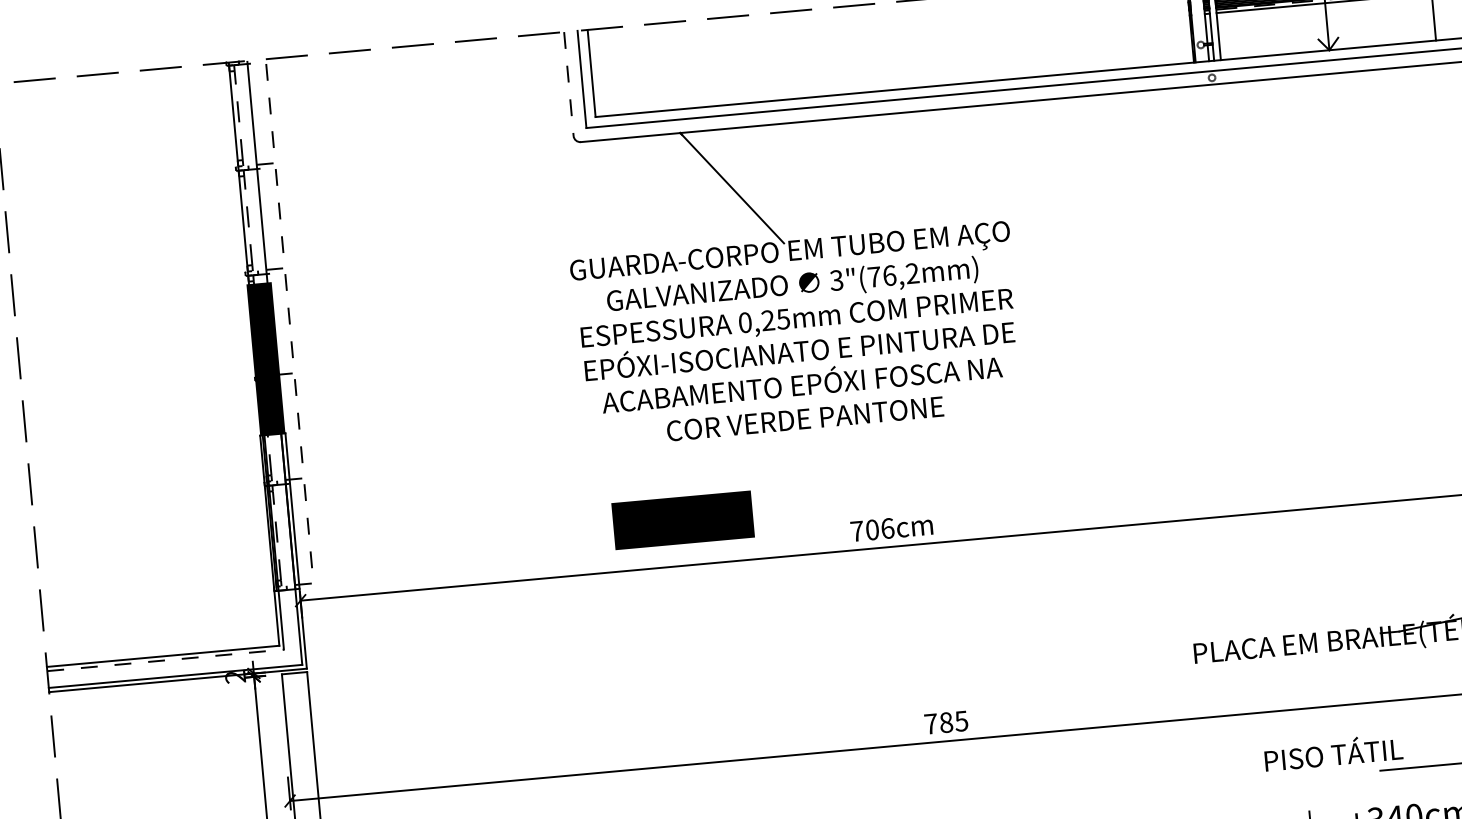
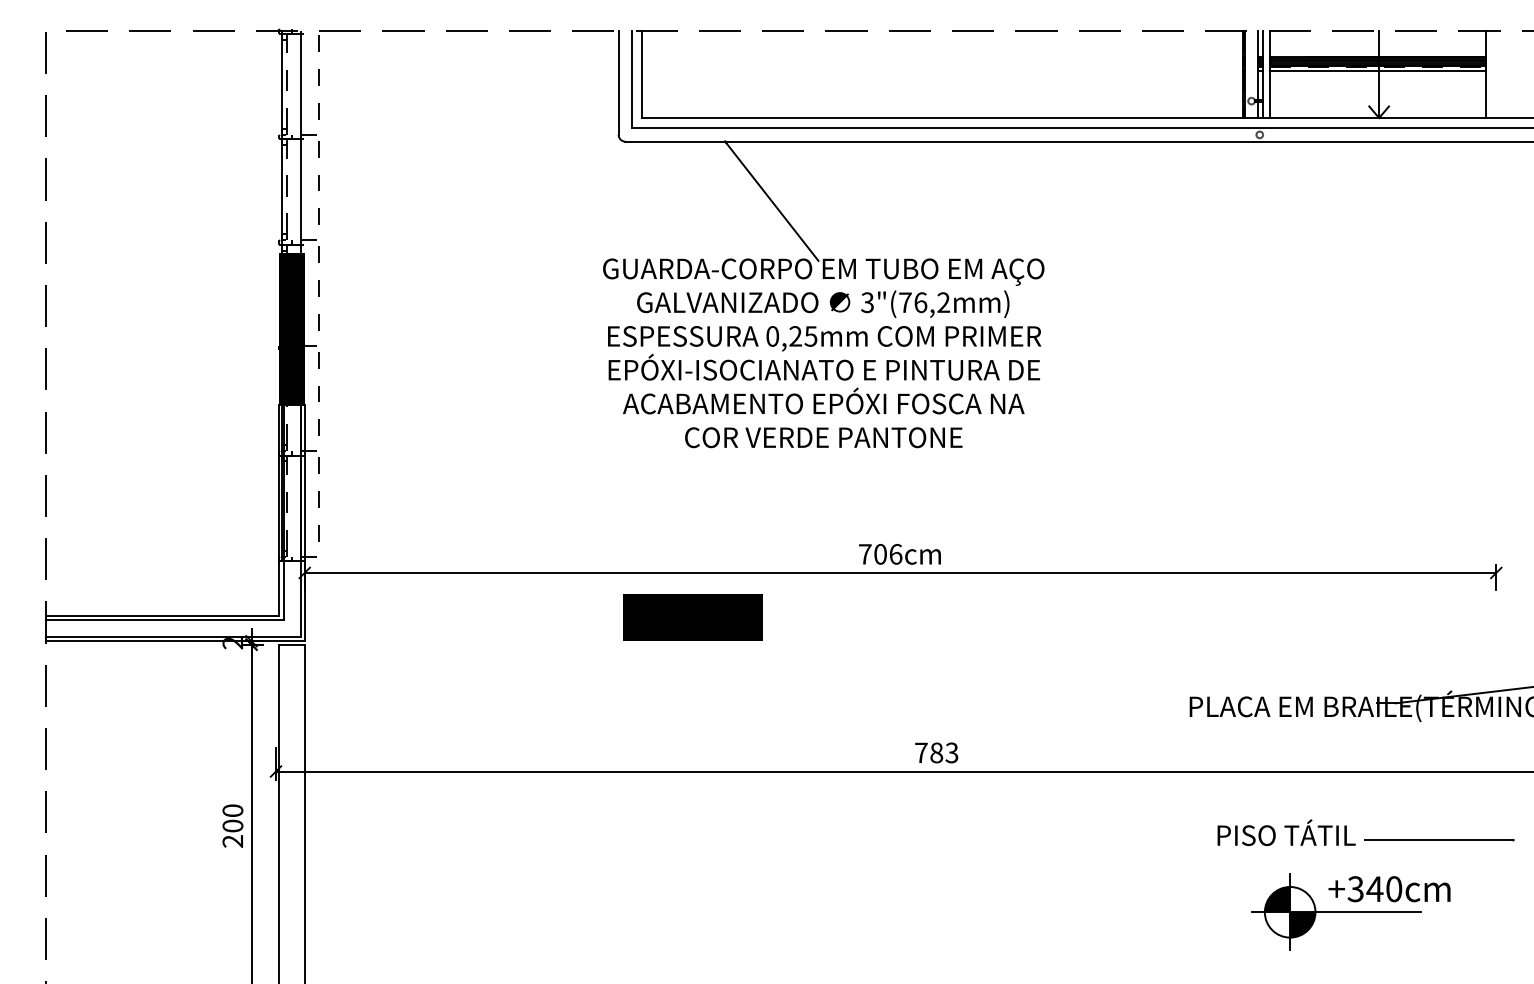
line: (568, 84) -> (618, 83), dashed -> solid
part: (682, 520) -> (692, 617), moved
line: (165, 660) -> (164, 620), dashed -> solid
text: (962, 720) -> (952, 752), 785 -> 783
text: (1333, 752) -> (1286, 832), moved

